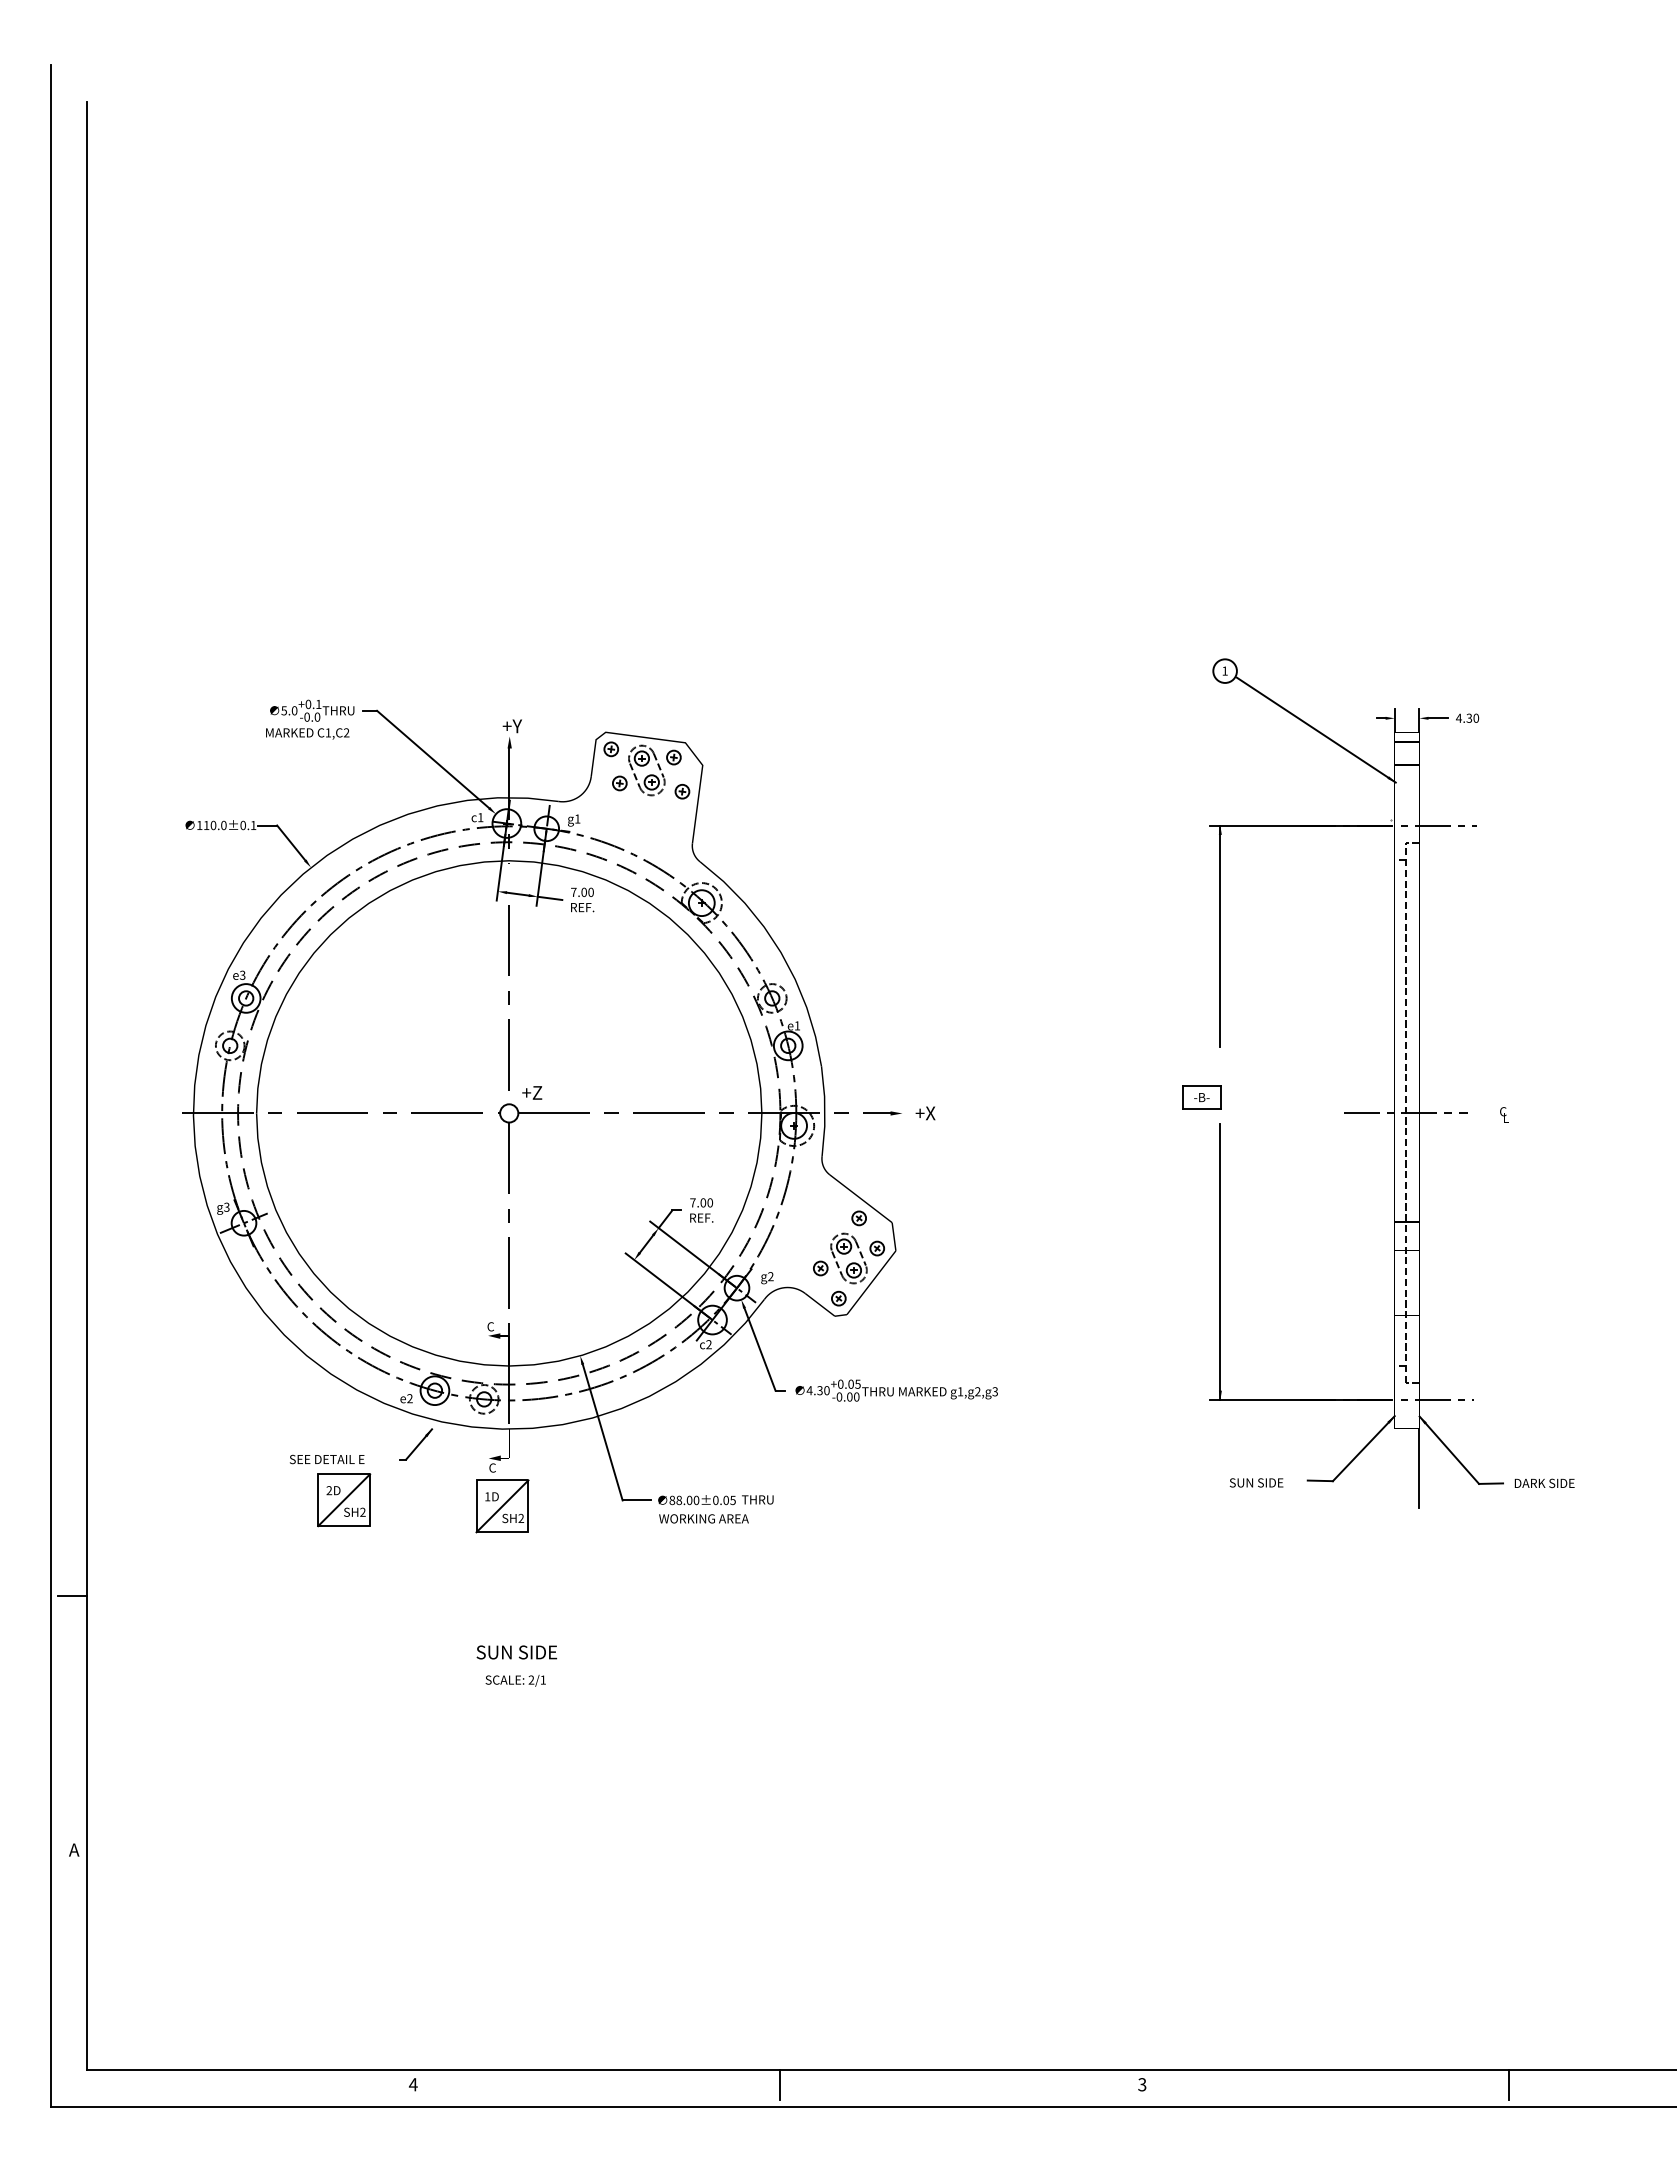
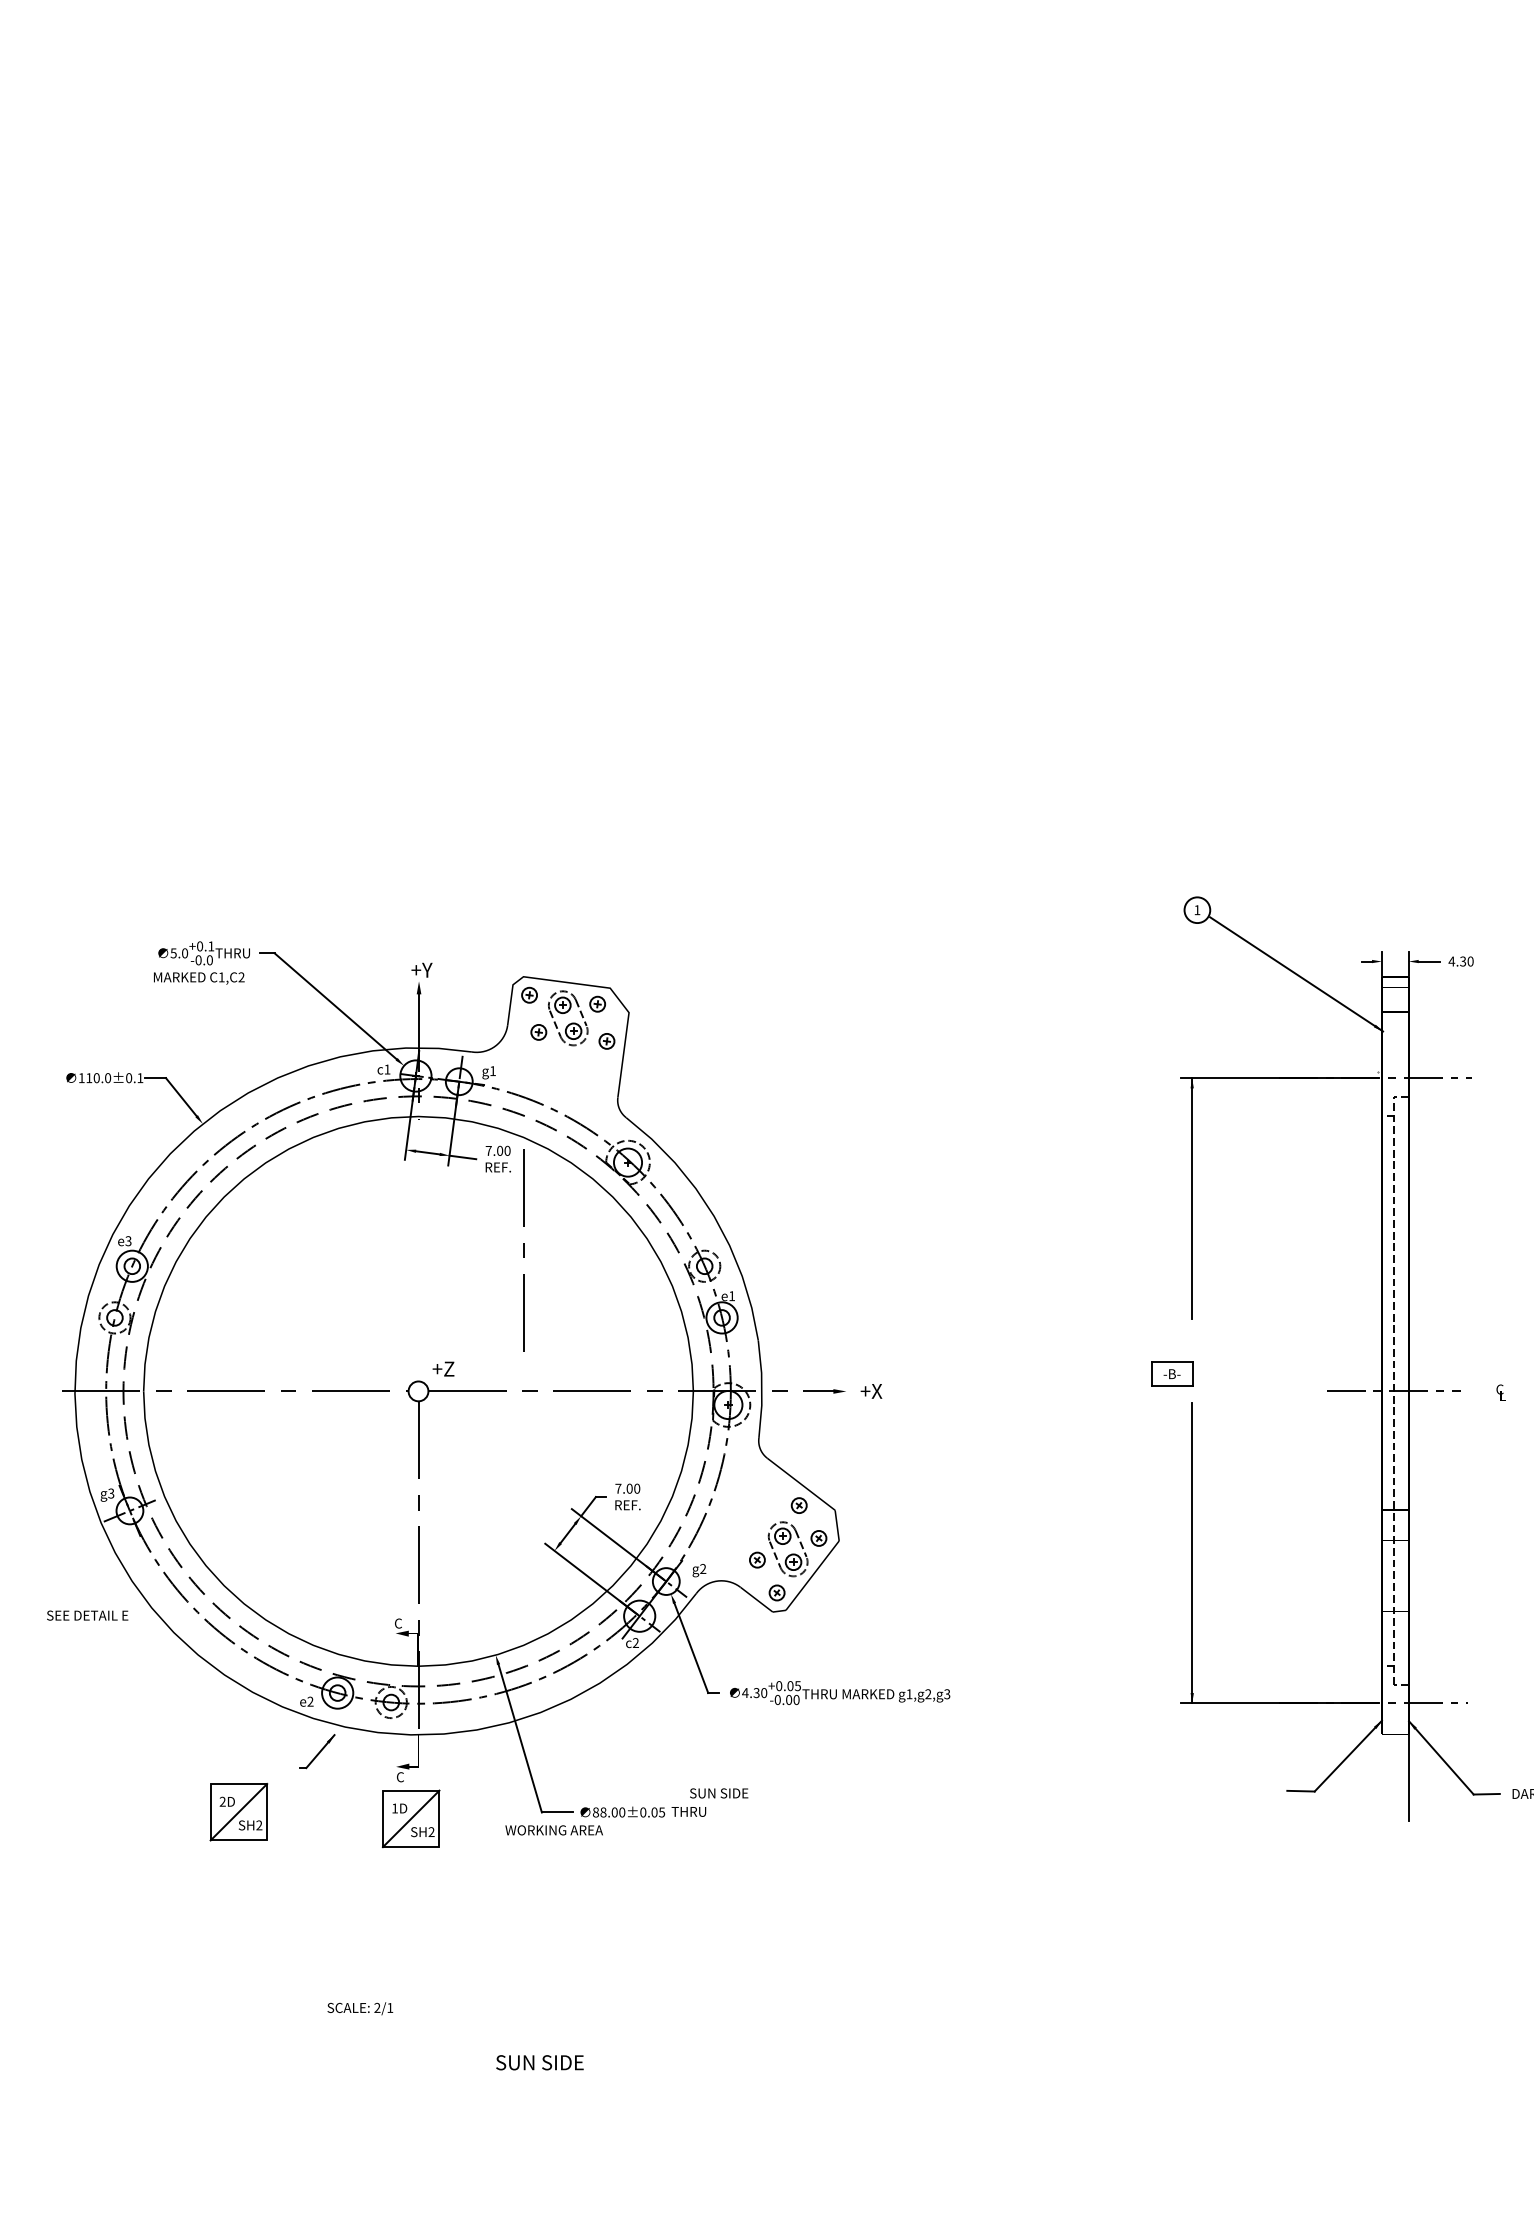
line: (508, 997) -> (523, 1250), moved
text: (326, 1459) -> (86, 1615), moved
text: (1256, 1482) -> (719, 1792), moved
text: (703, 1518) -> (553, 1829), moved
text: (516, 1652) -> (539, 2062), moved
text: (515, 1680) -> (360, 2008), moved

